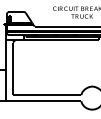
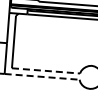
line: (47, 95) -> (46, 71), solid -> dashed
line: (43, 101) -> (41, 76), solid -> dashed

